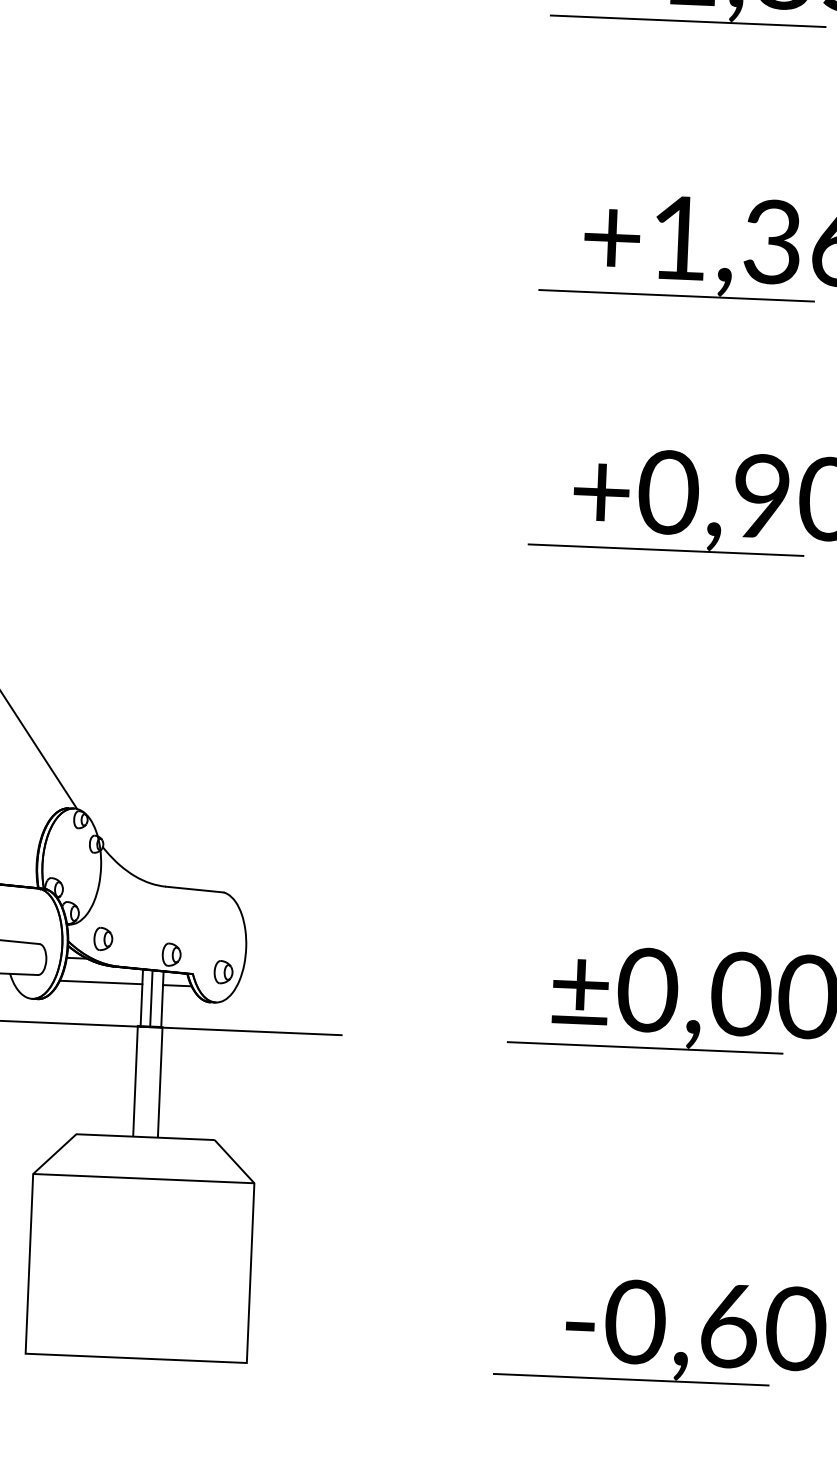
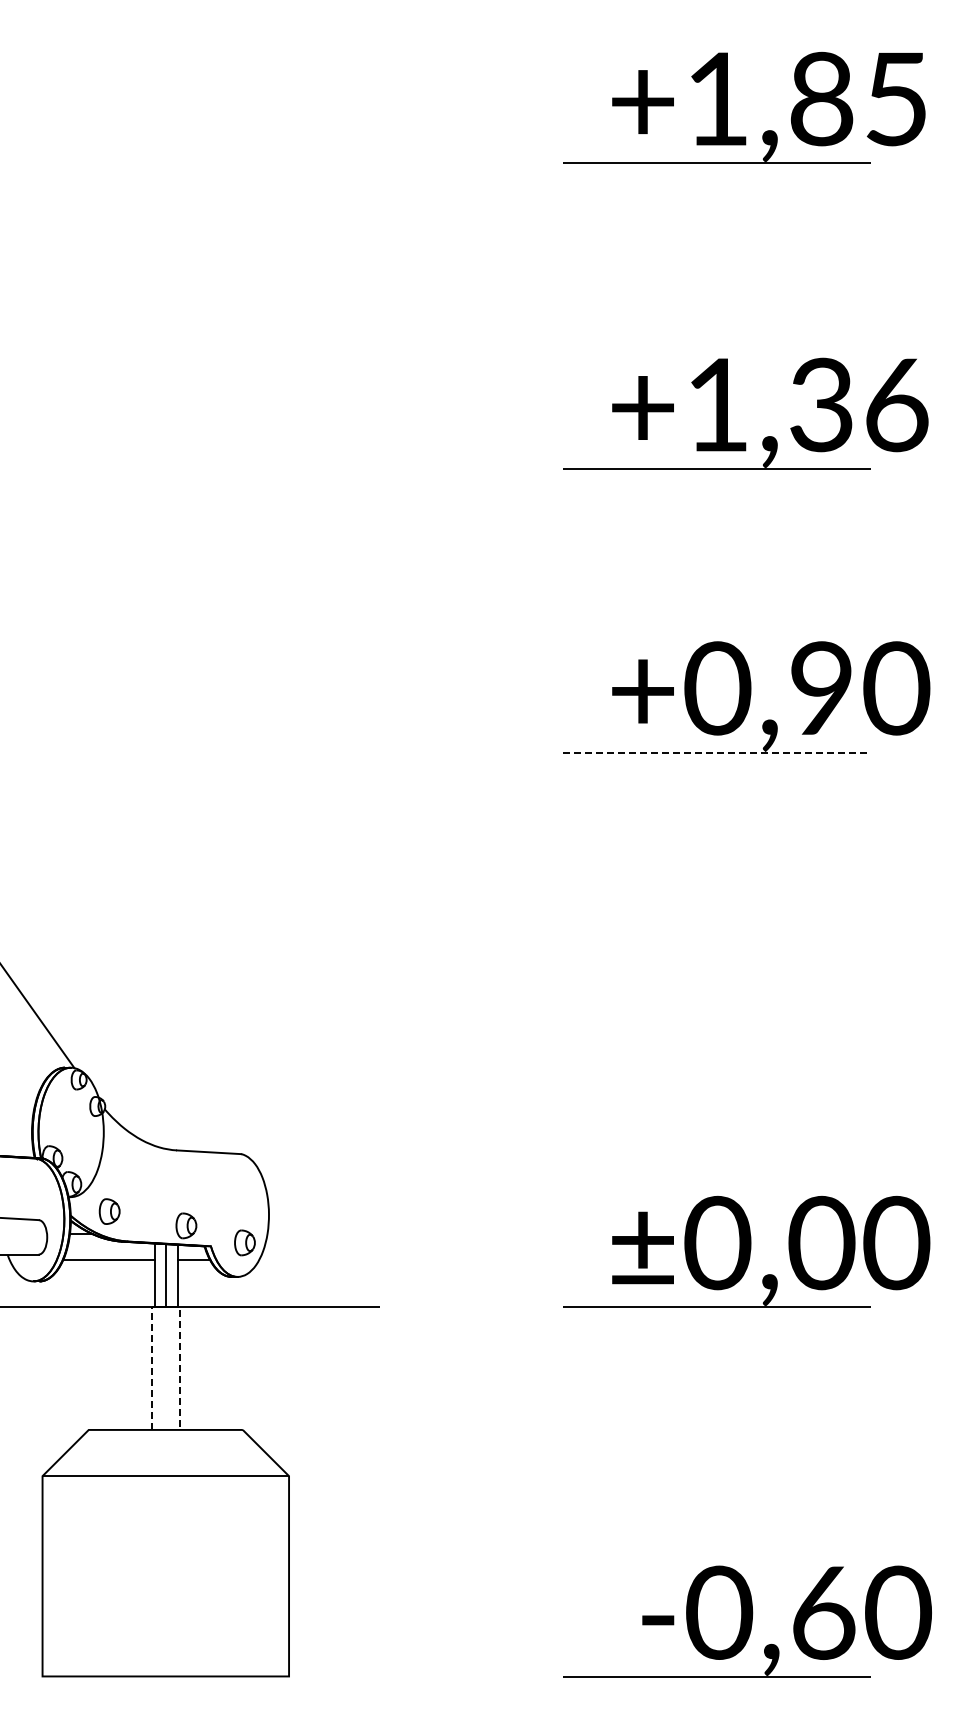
line: (666, 549) -> (717, 752), solid -> dashed
line: (149, 1026) -> (165, 1306), solid -> dashed

